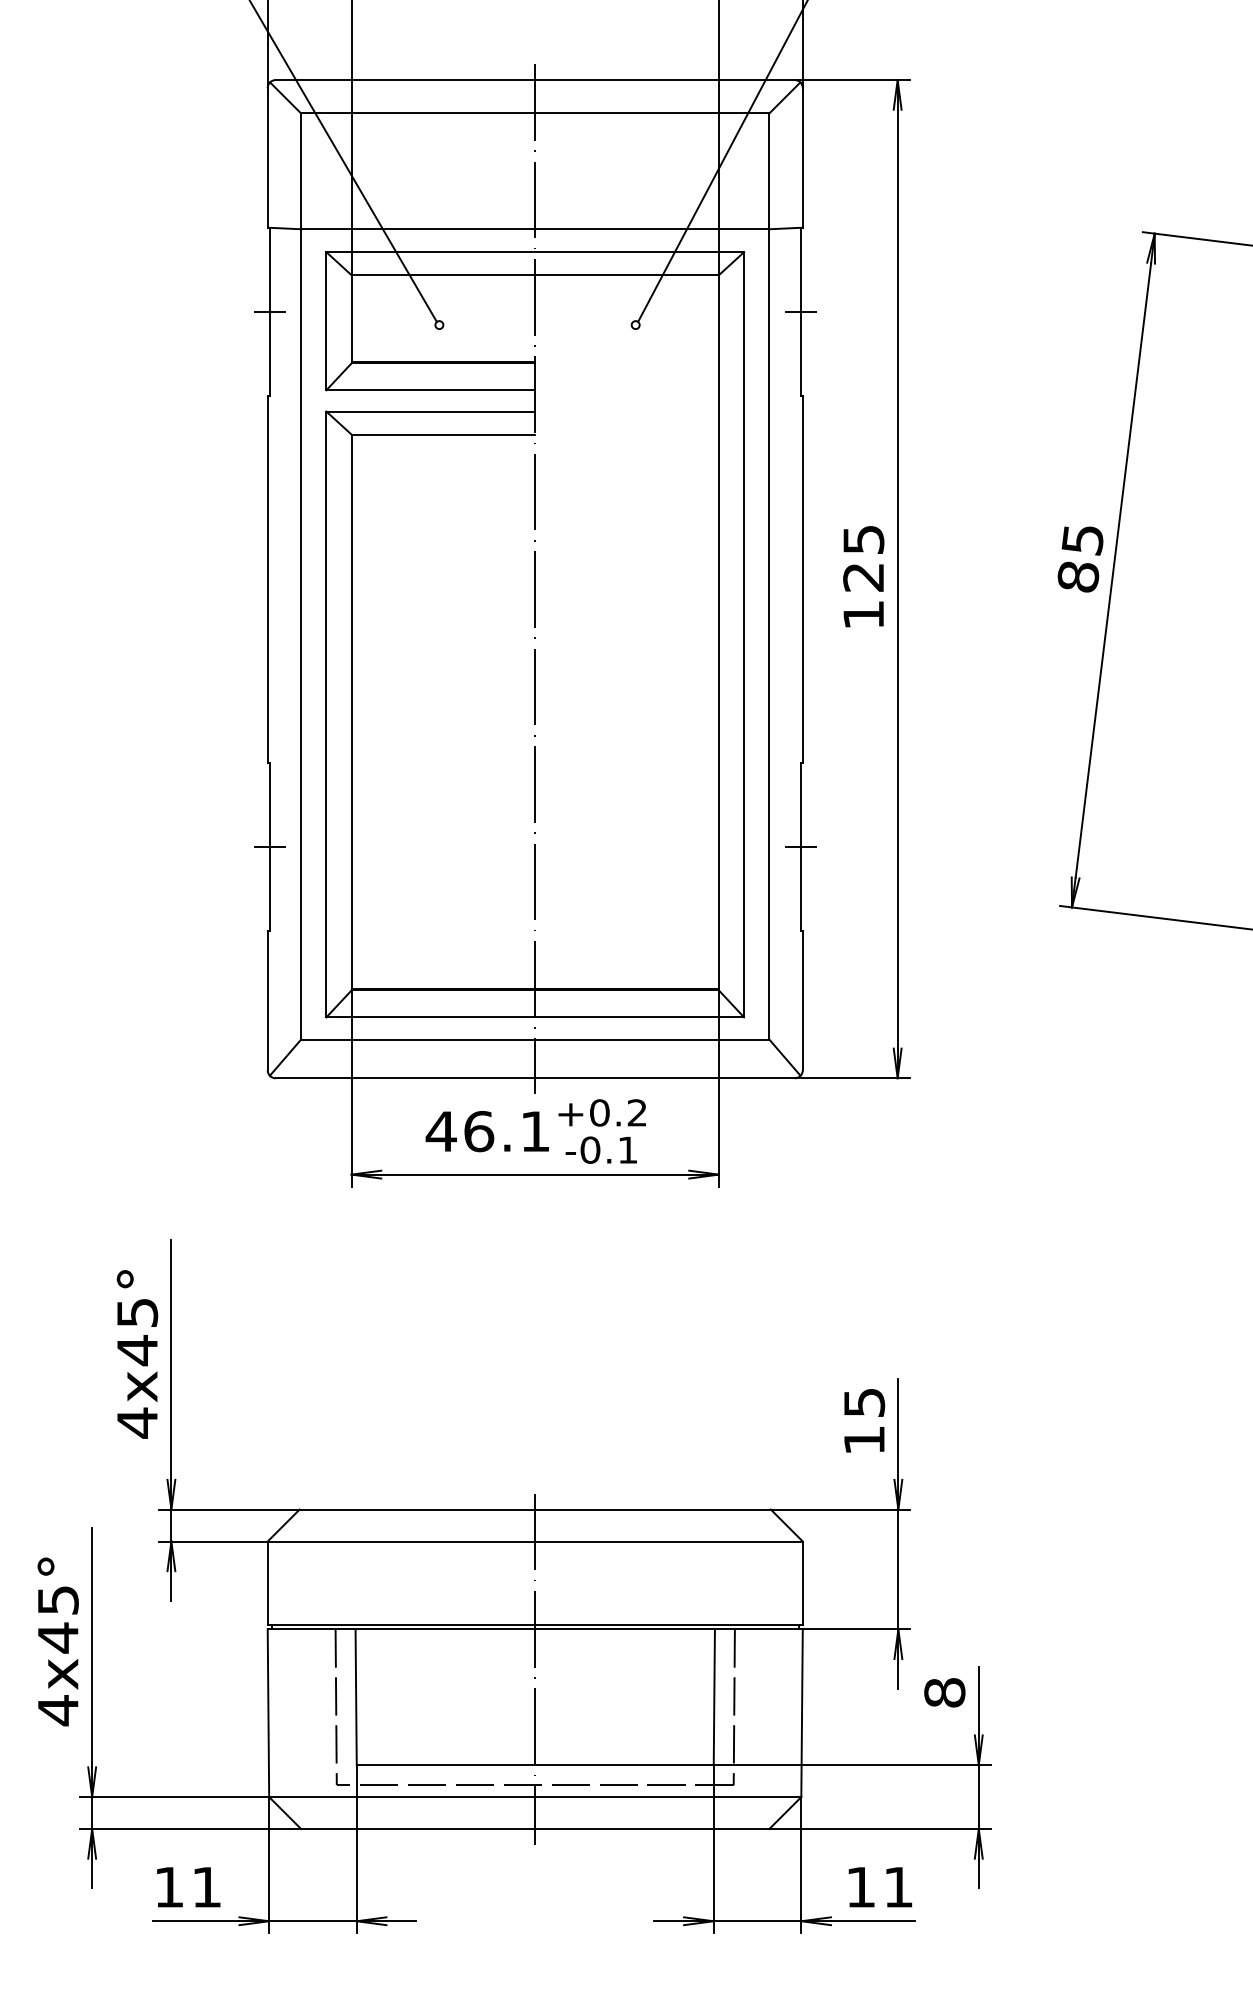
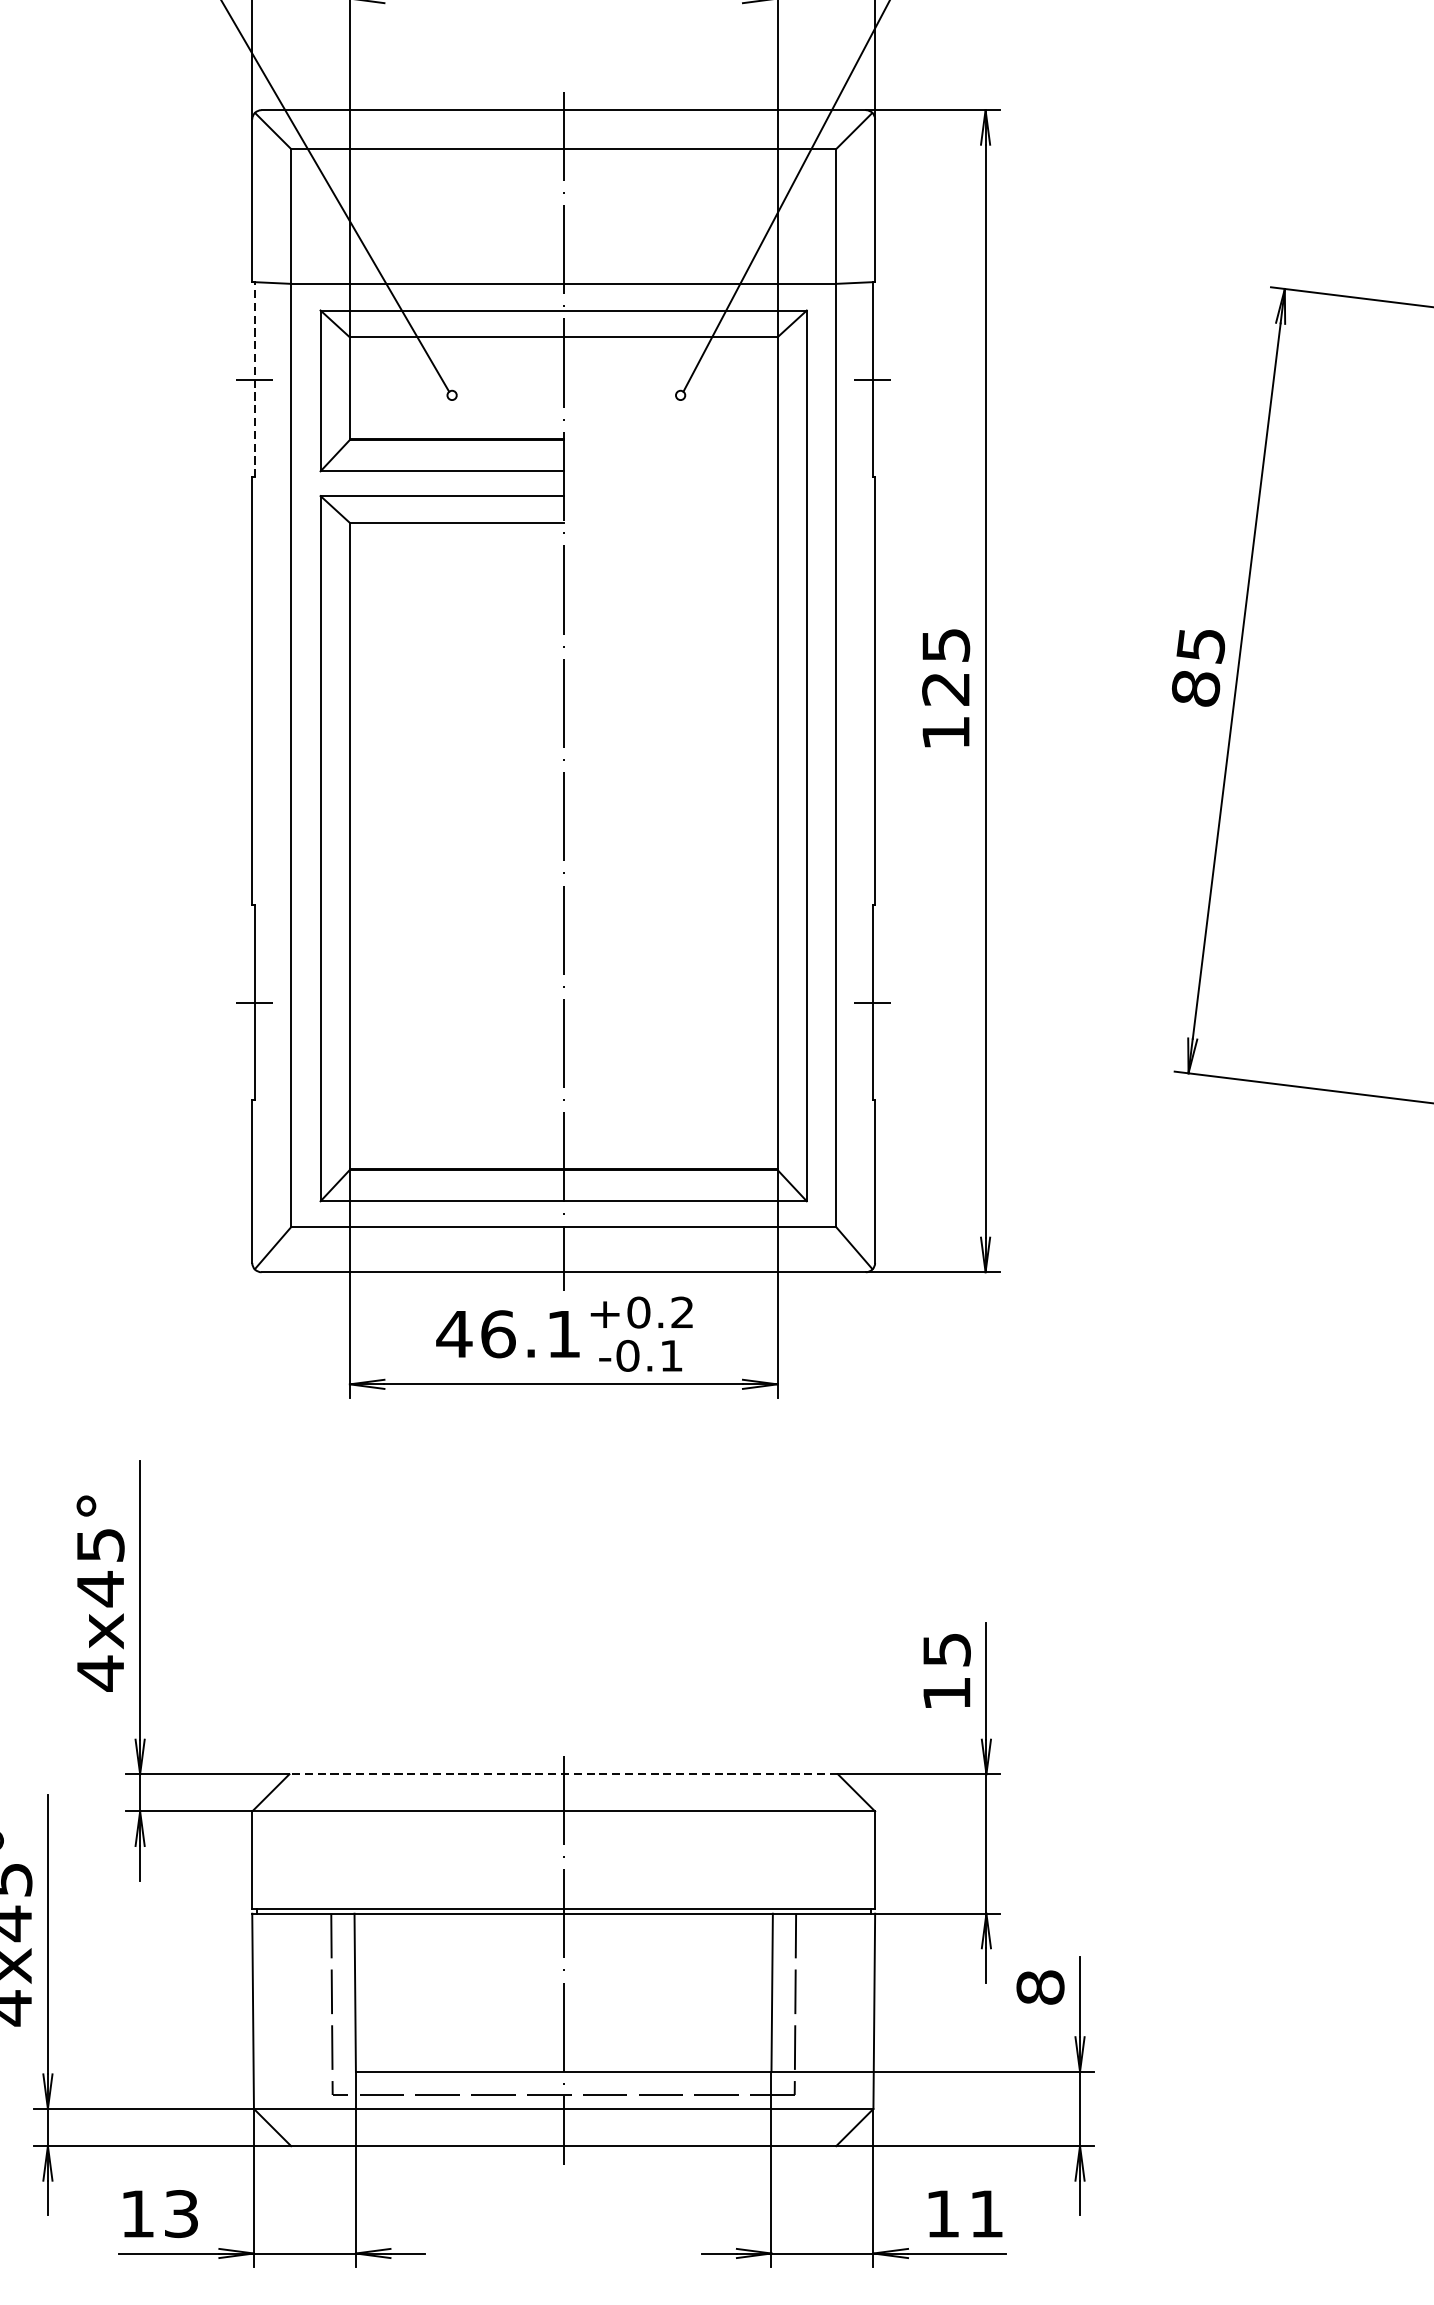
line: (269, 311) -> (254, 379), solid -> dashed
line: (535, 1509) -> (563, 1774), solid -> dashed
text: (206, 1886) -> (181, 2213), 11 -> 13

